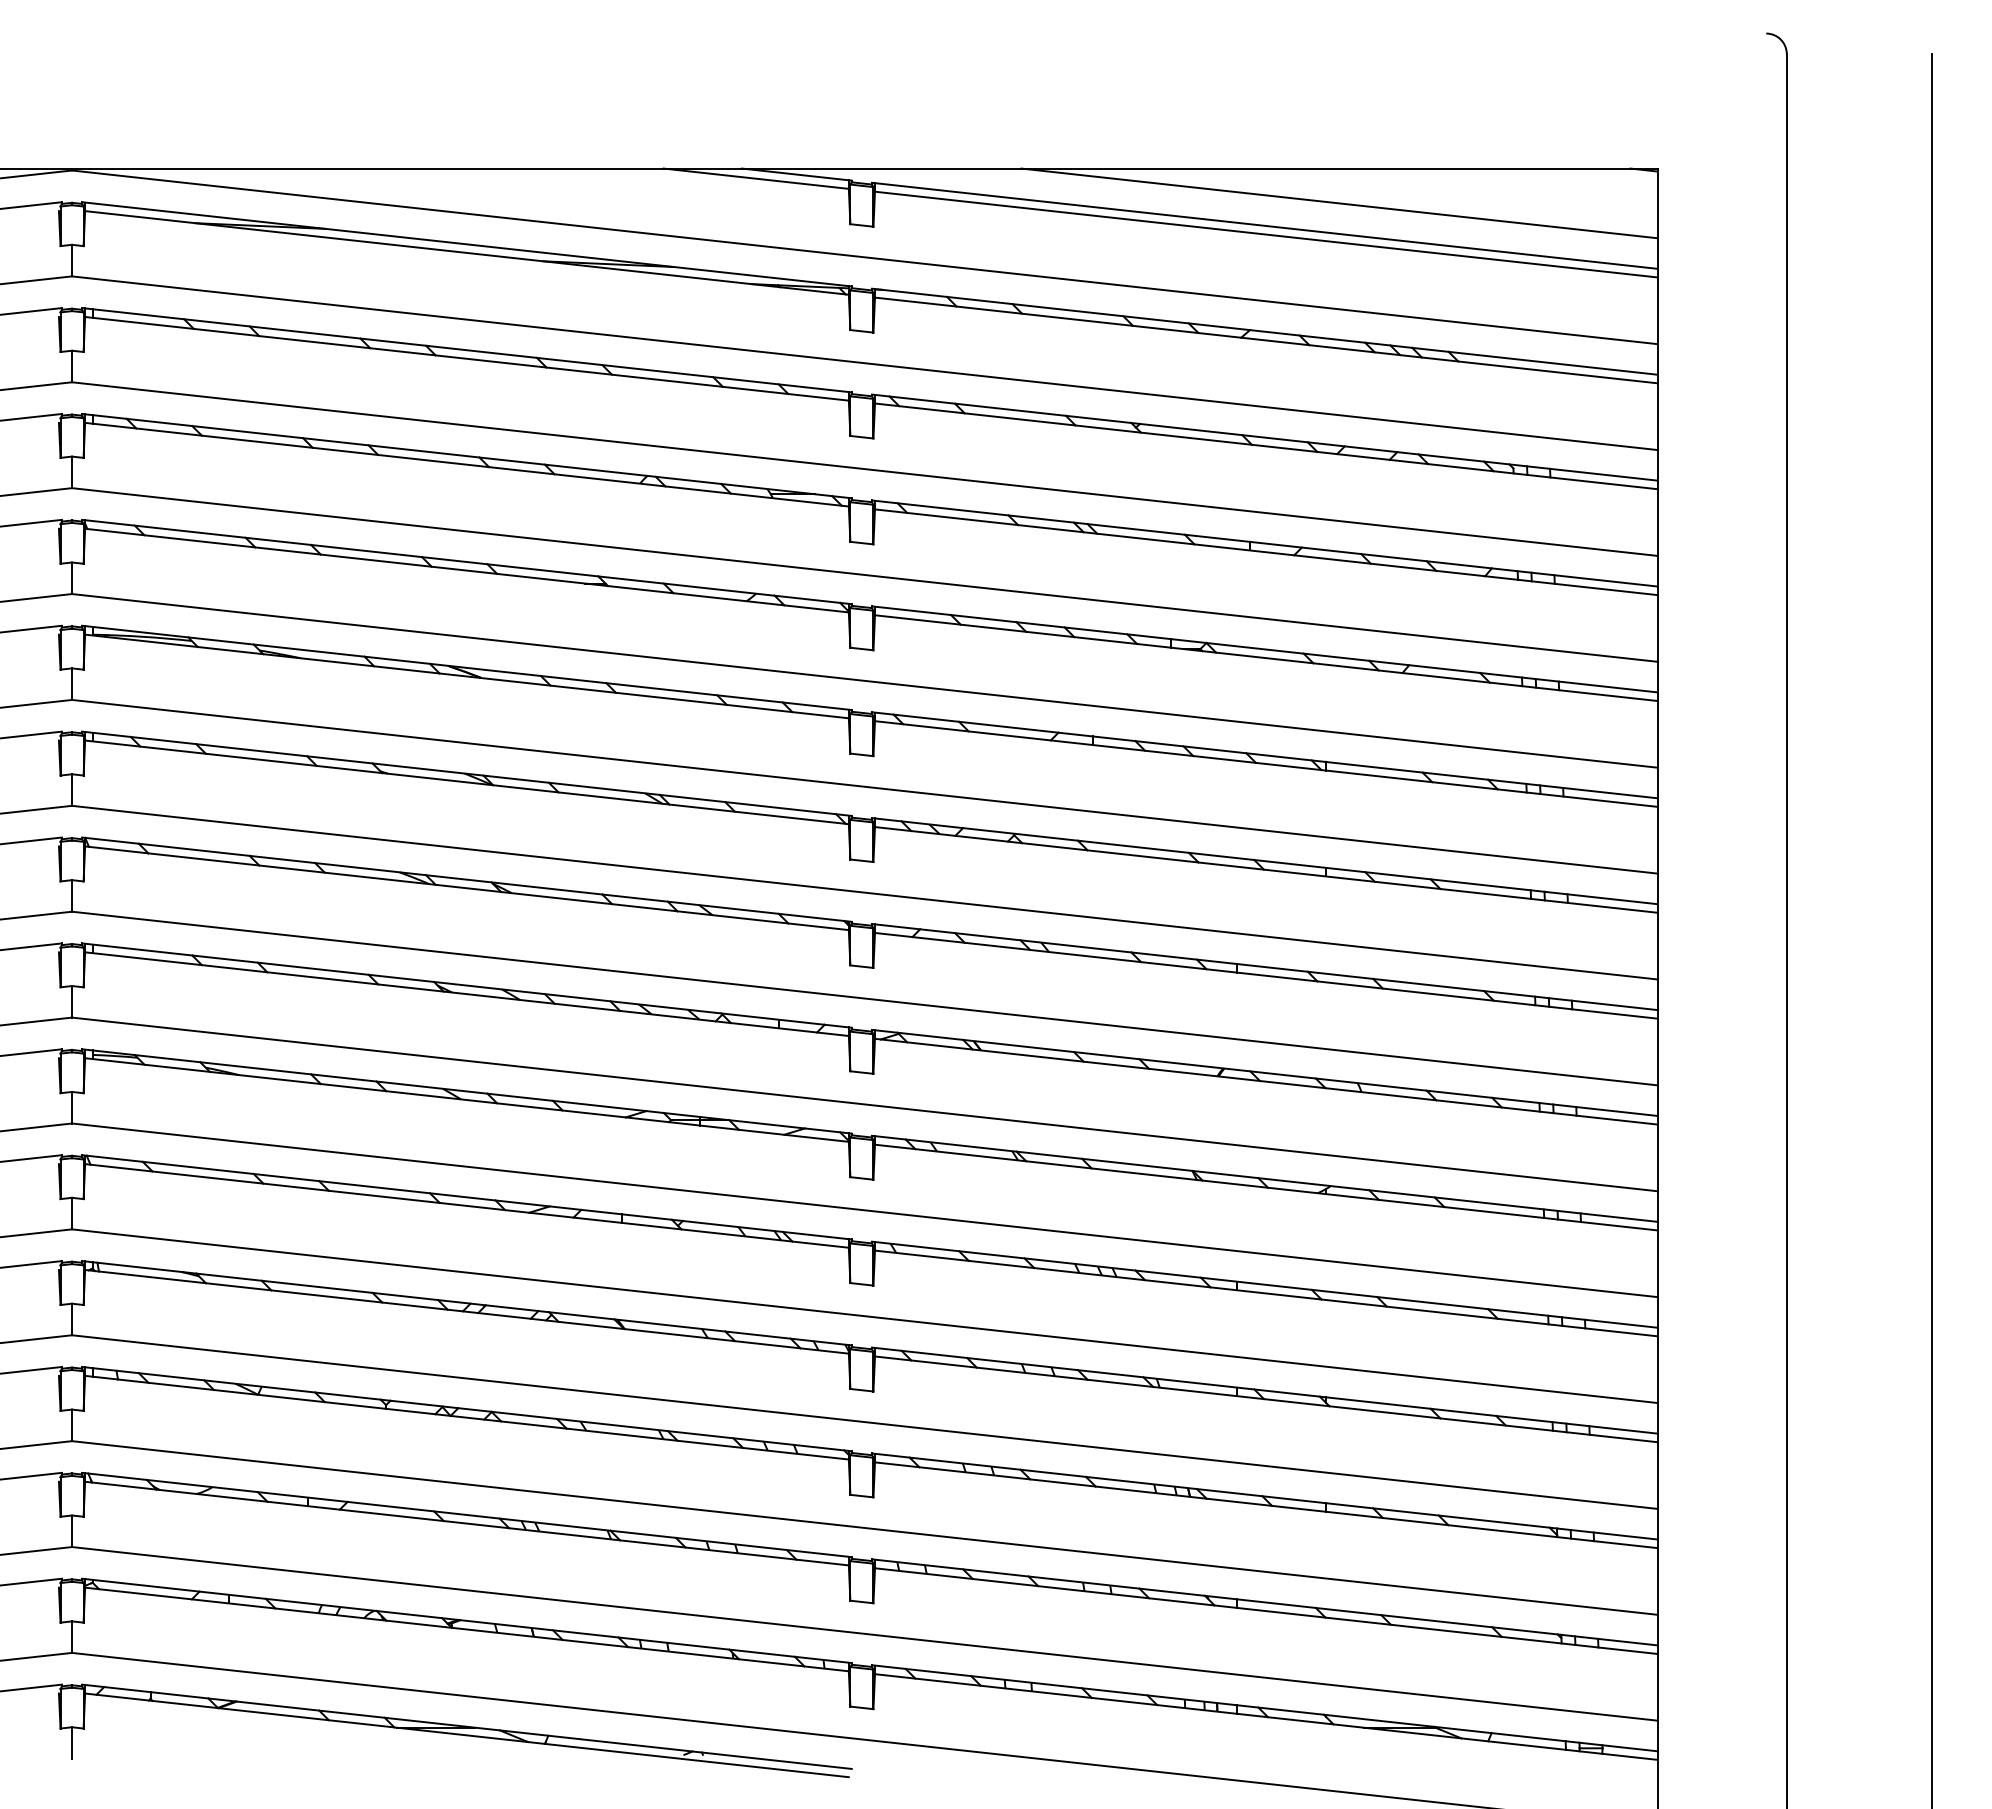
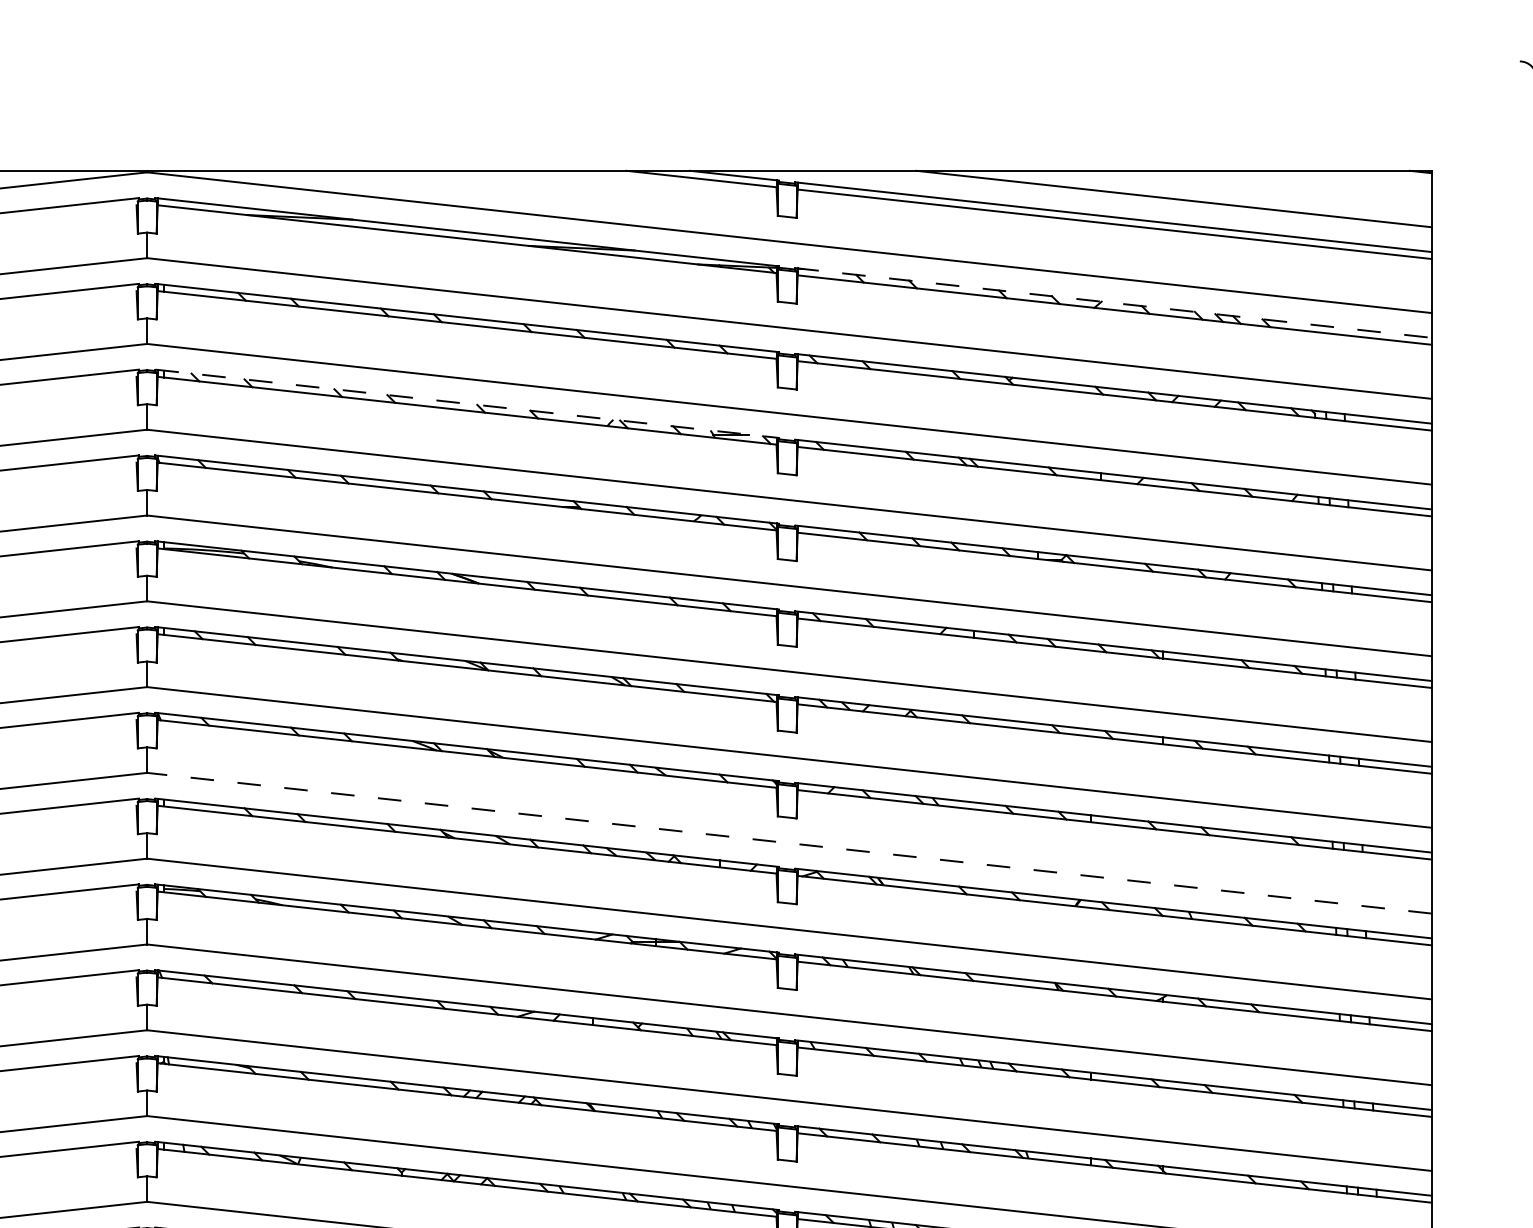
line: (1265, 331) -> (1114, 302), solid -> dashed
line: (467, 456) -> (467, 404), solid -> dashed
line: (864, 998) -> (789, 843), solid -> dashed

